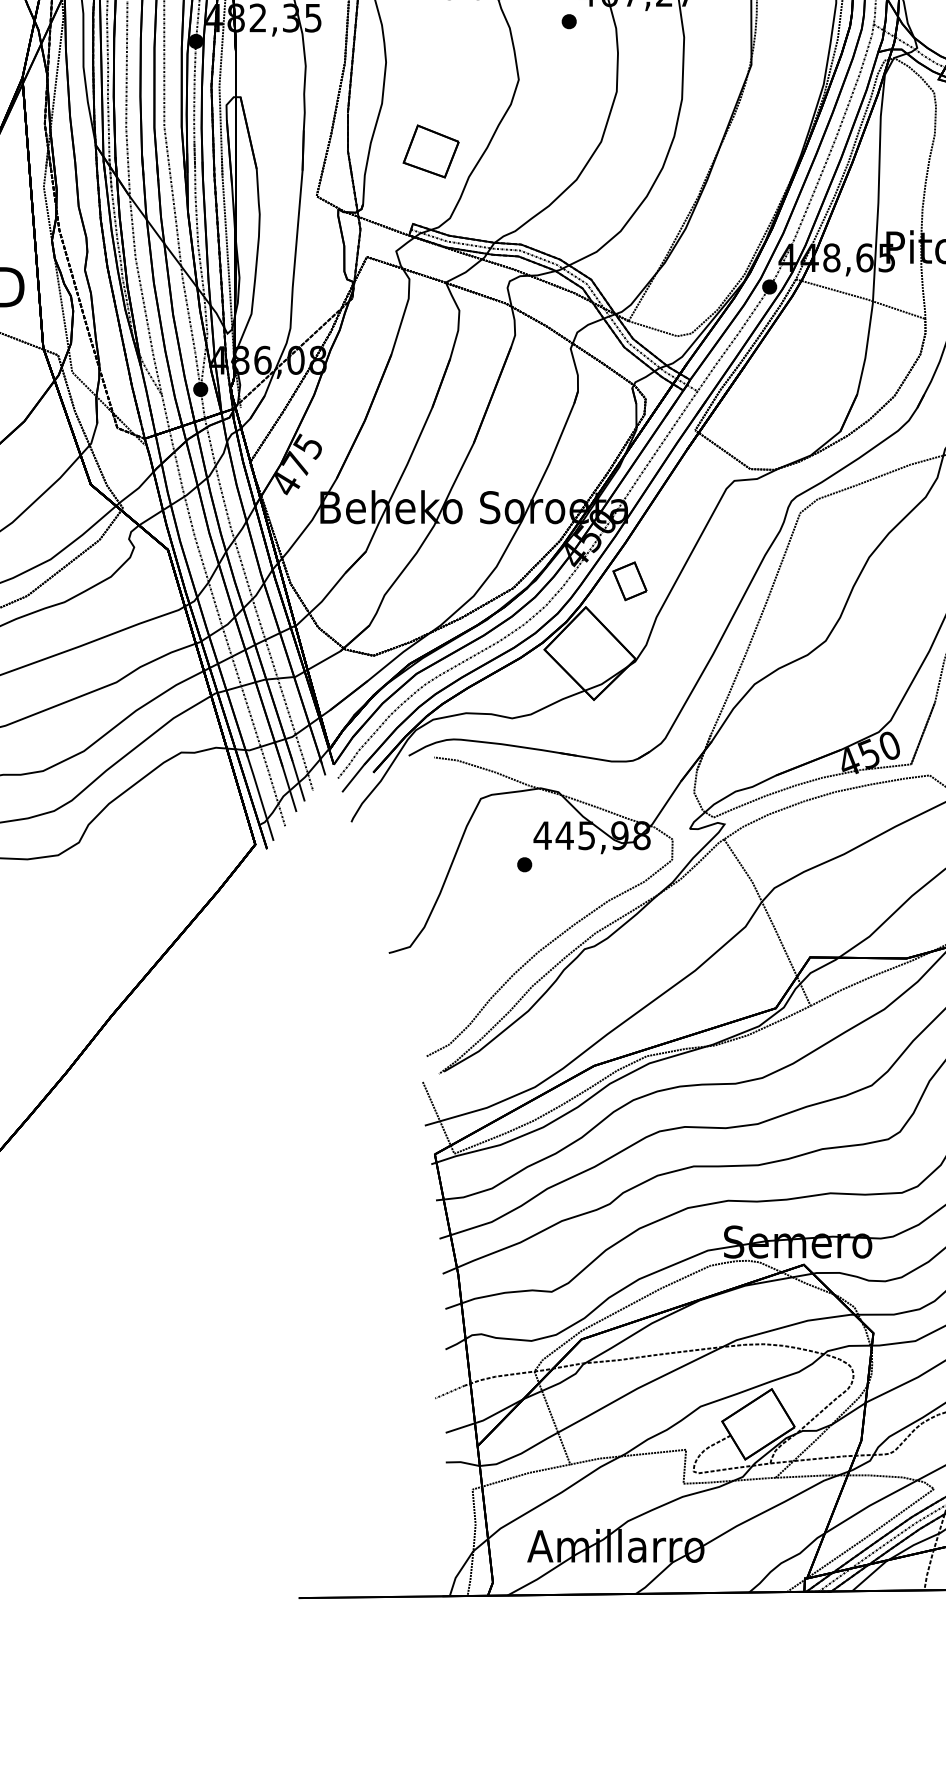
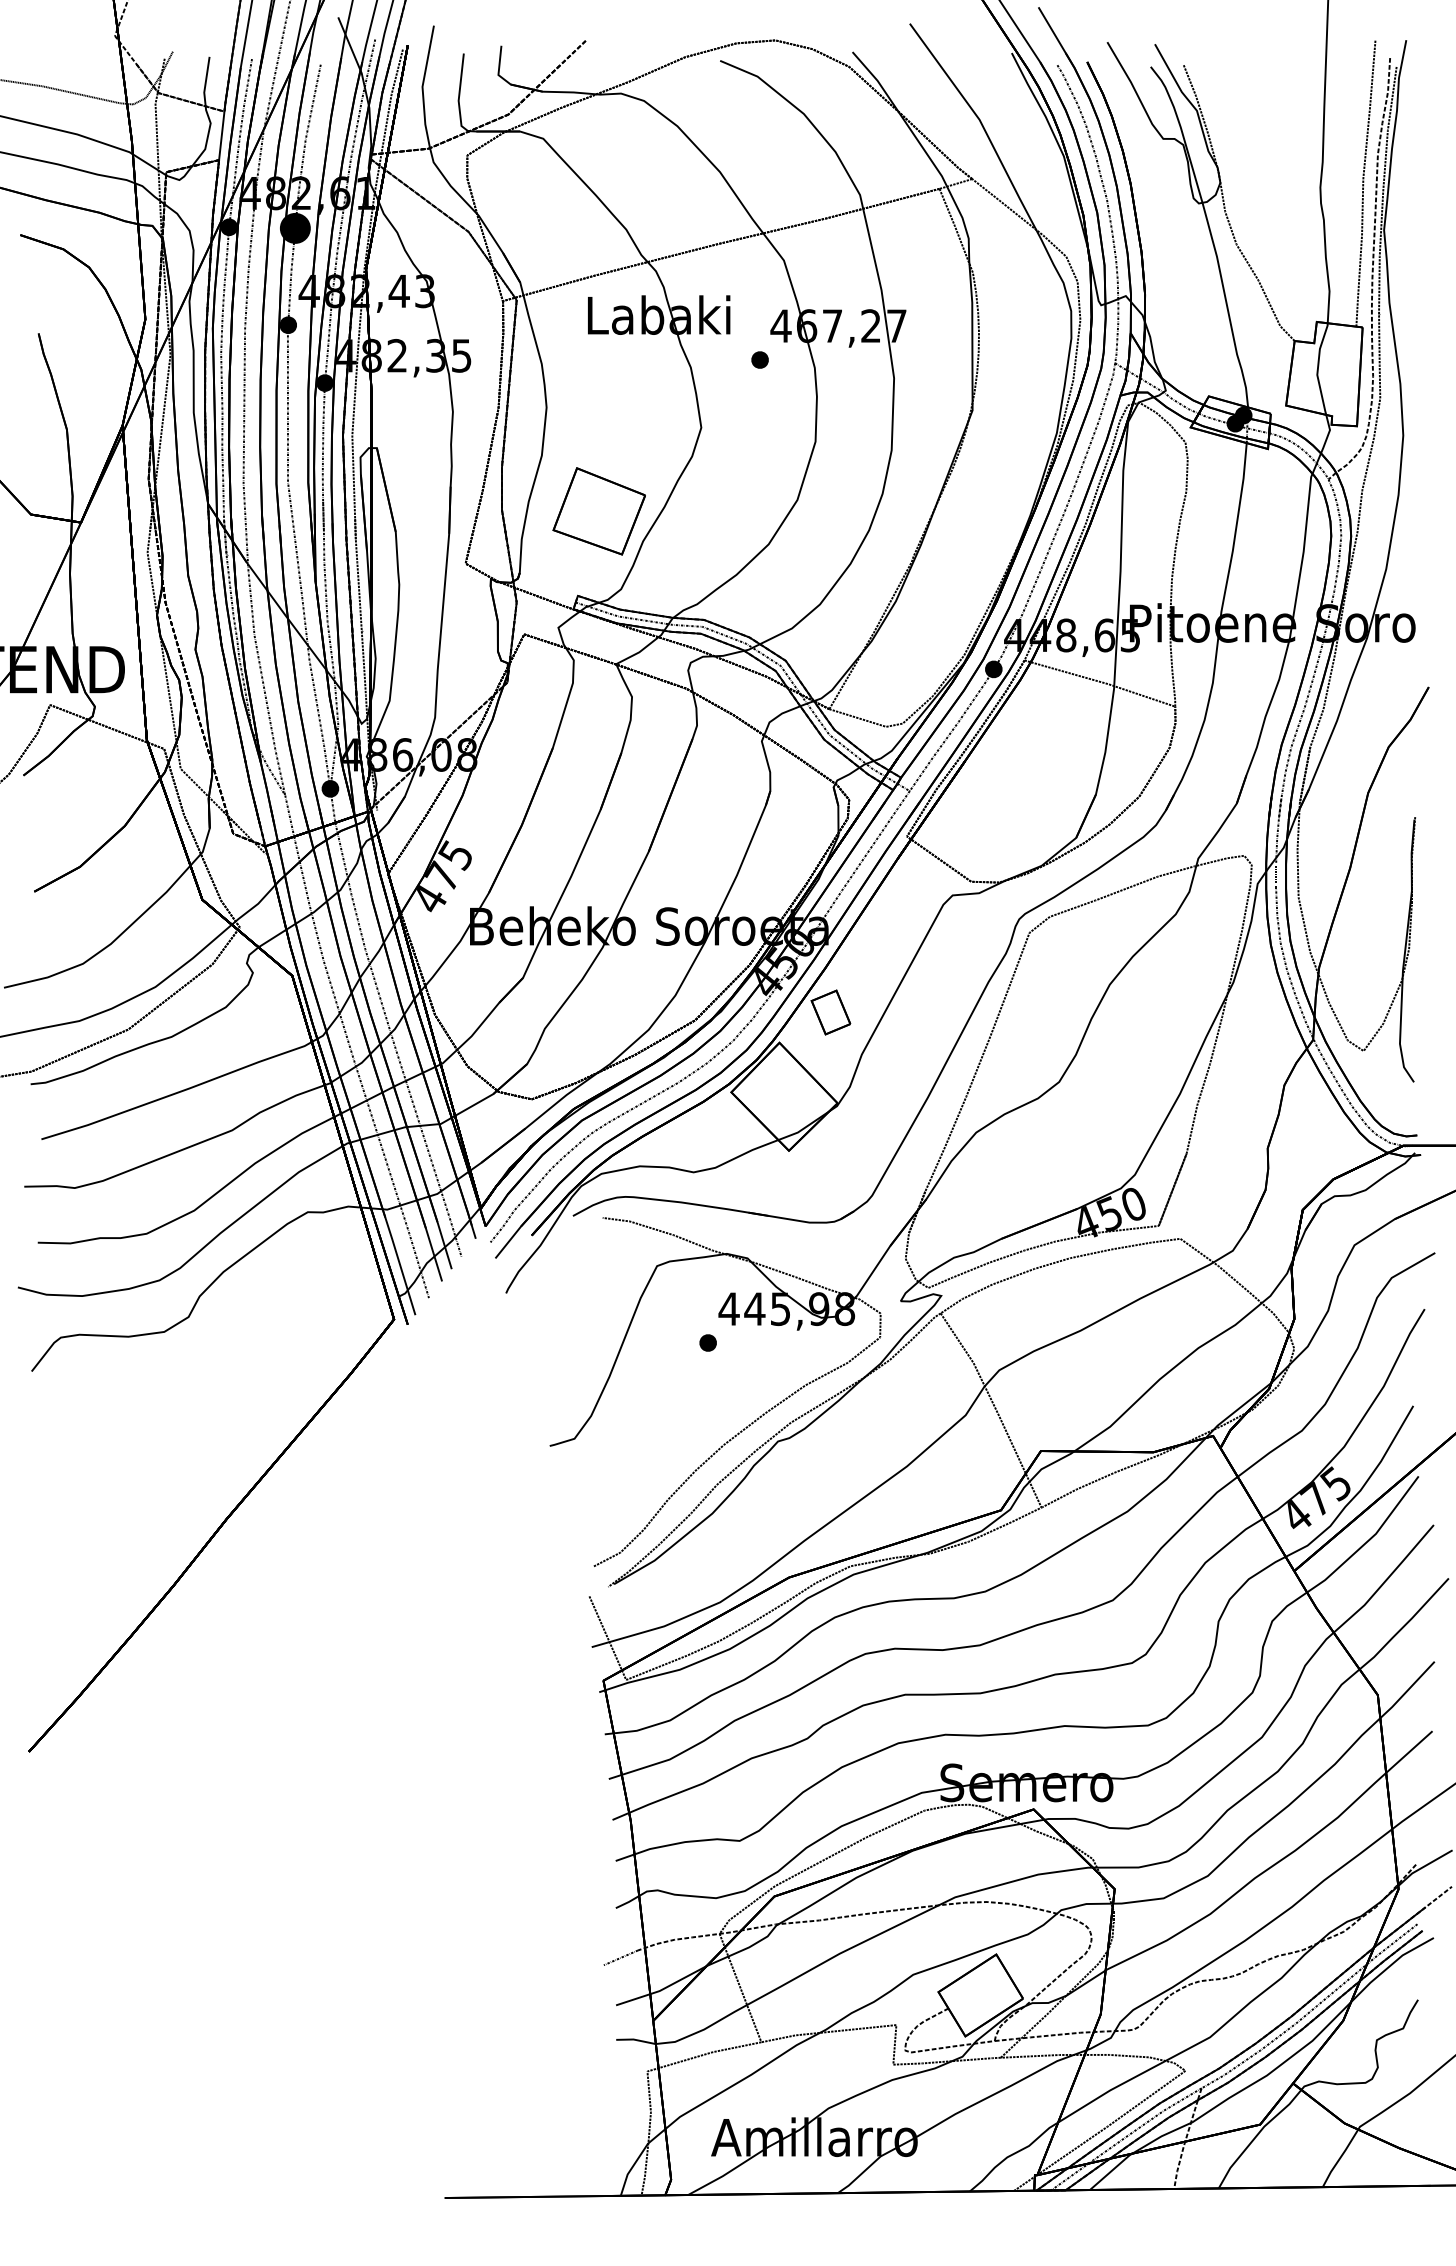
part: (430, 151) -> (598, 511), size x1.43

